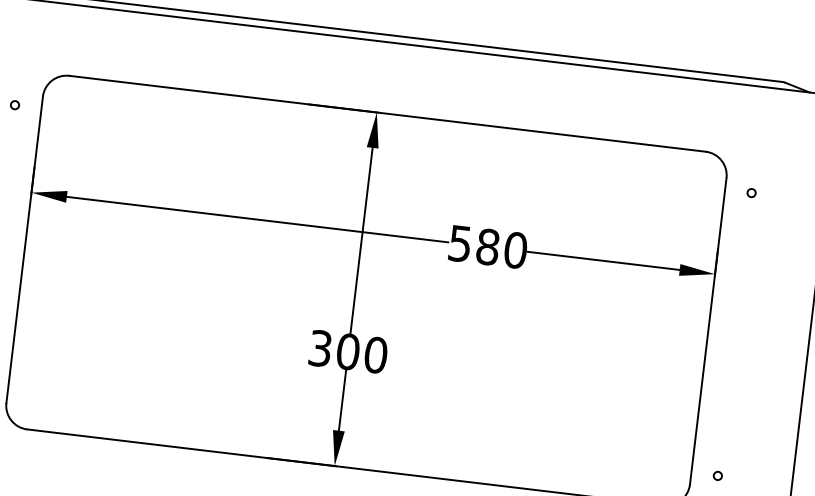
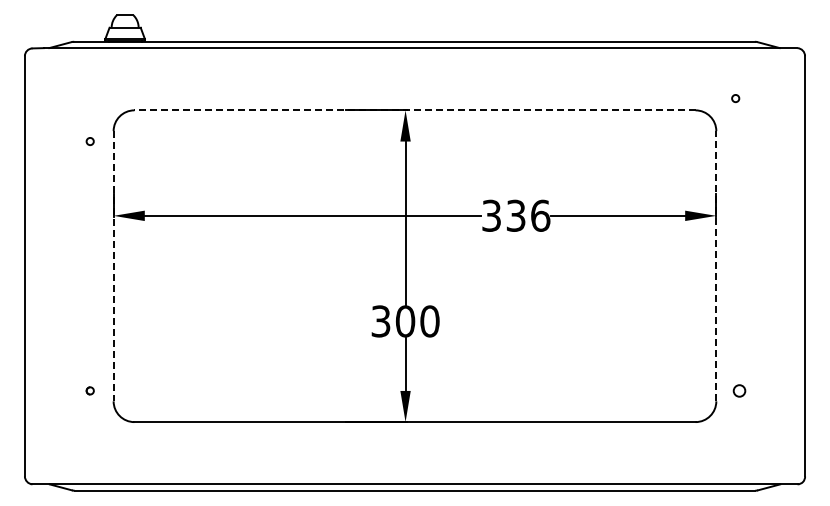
line: (386, 113) -> (414, 110), solid -> dashed
circle: (751, 192) -> (735, 98), moved
text: (488, 246) -> (516, 215), 580 -> 336
line: (24, 250) -> (113, 266), solid -> dashed
line: (708, 330) -> (716, 265), solid -> dashed
circle: (717, 475) -> (739, 390), size x1.6

